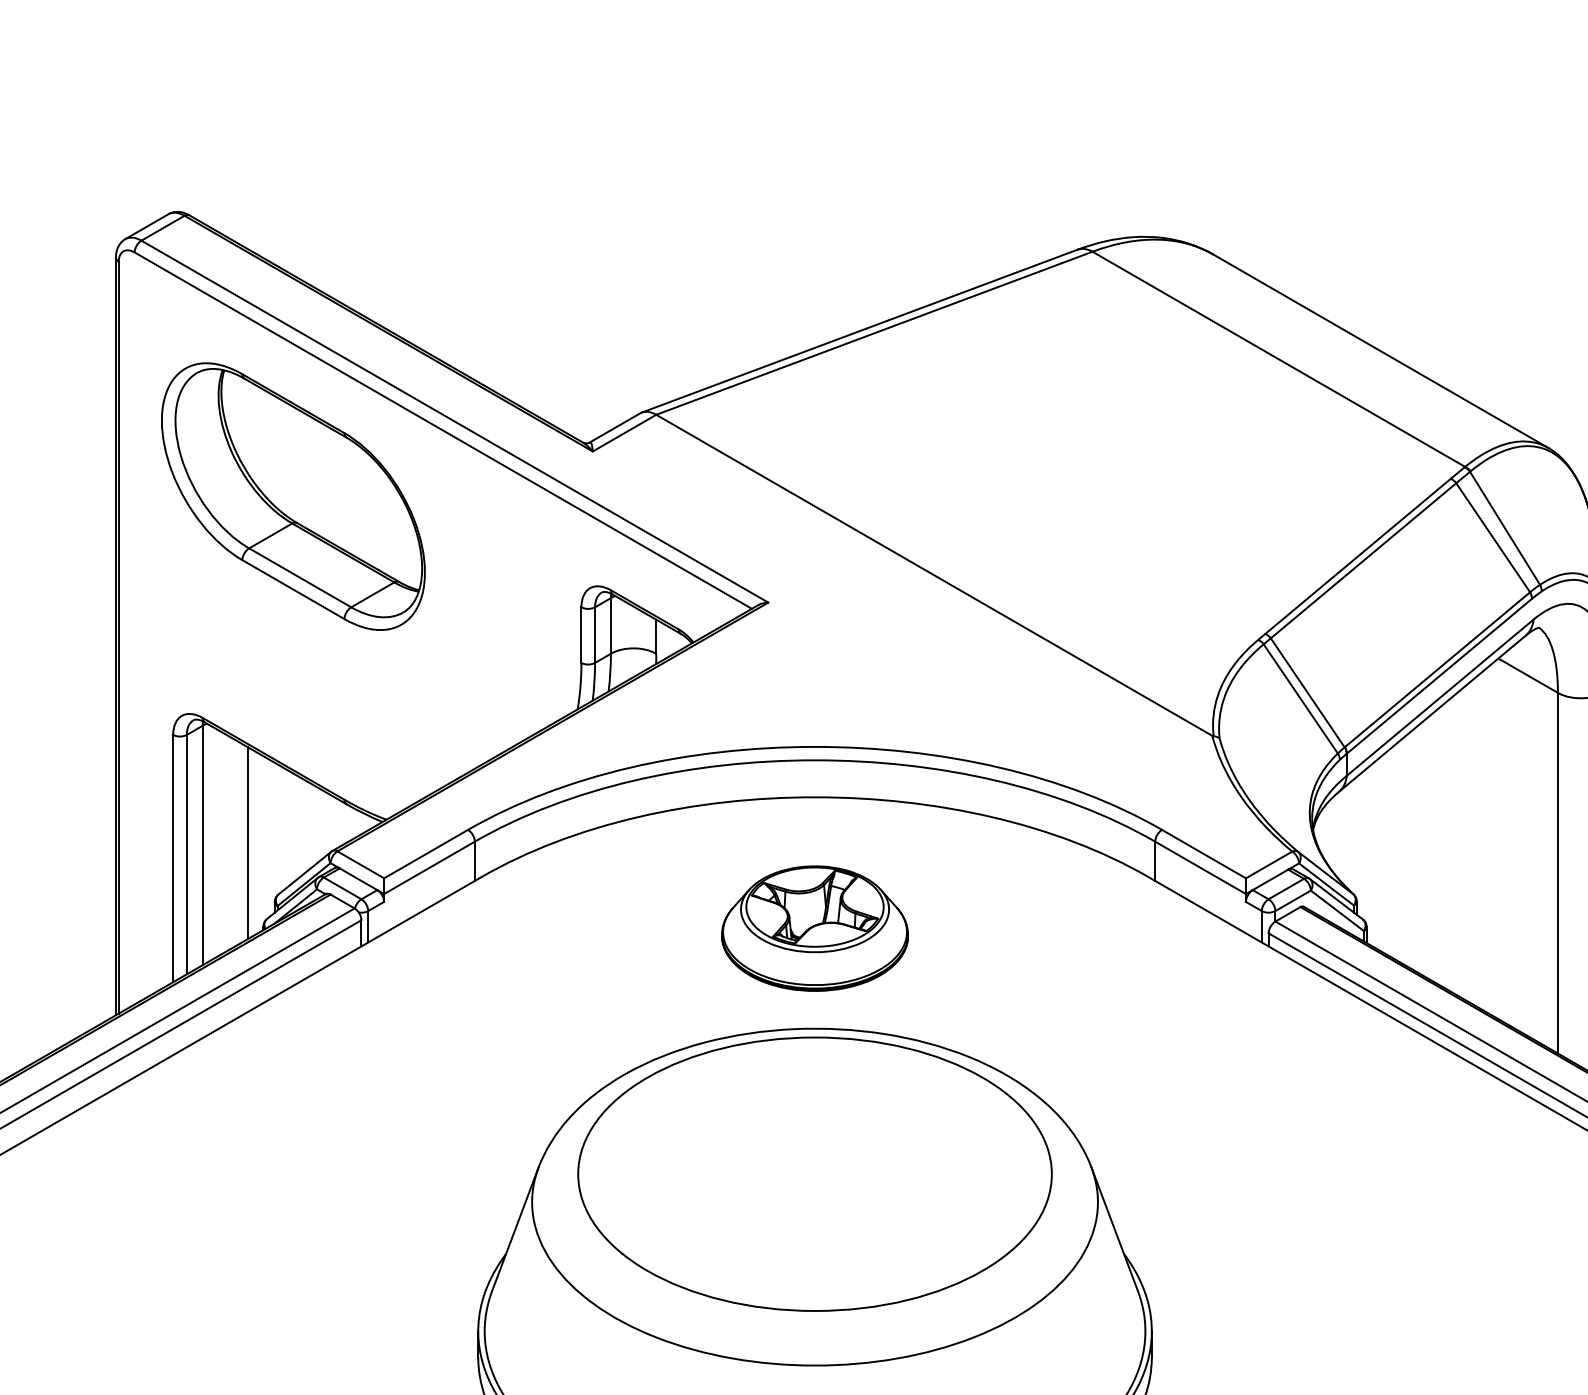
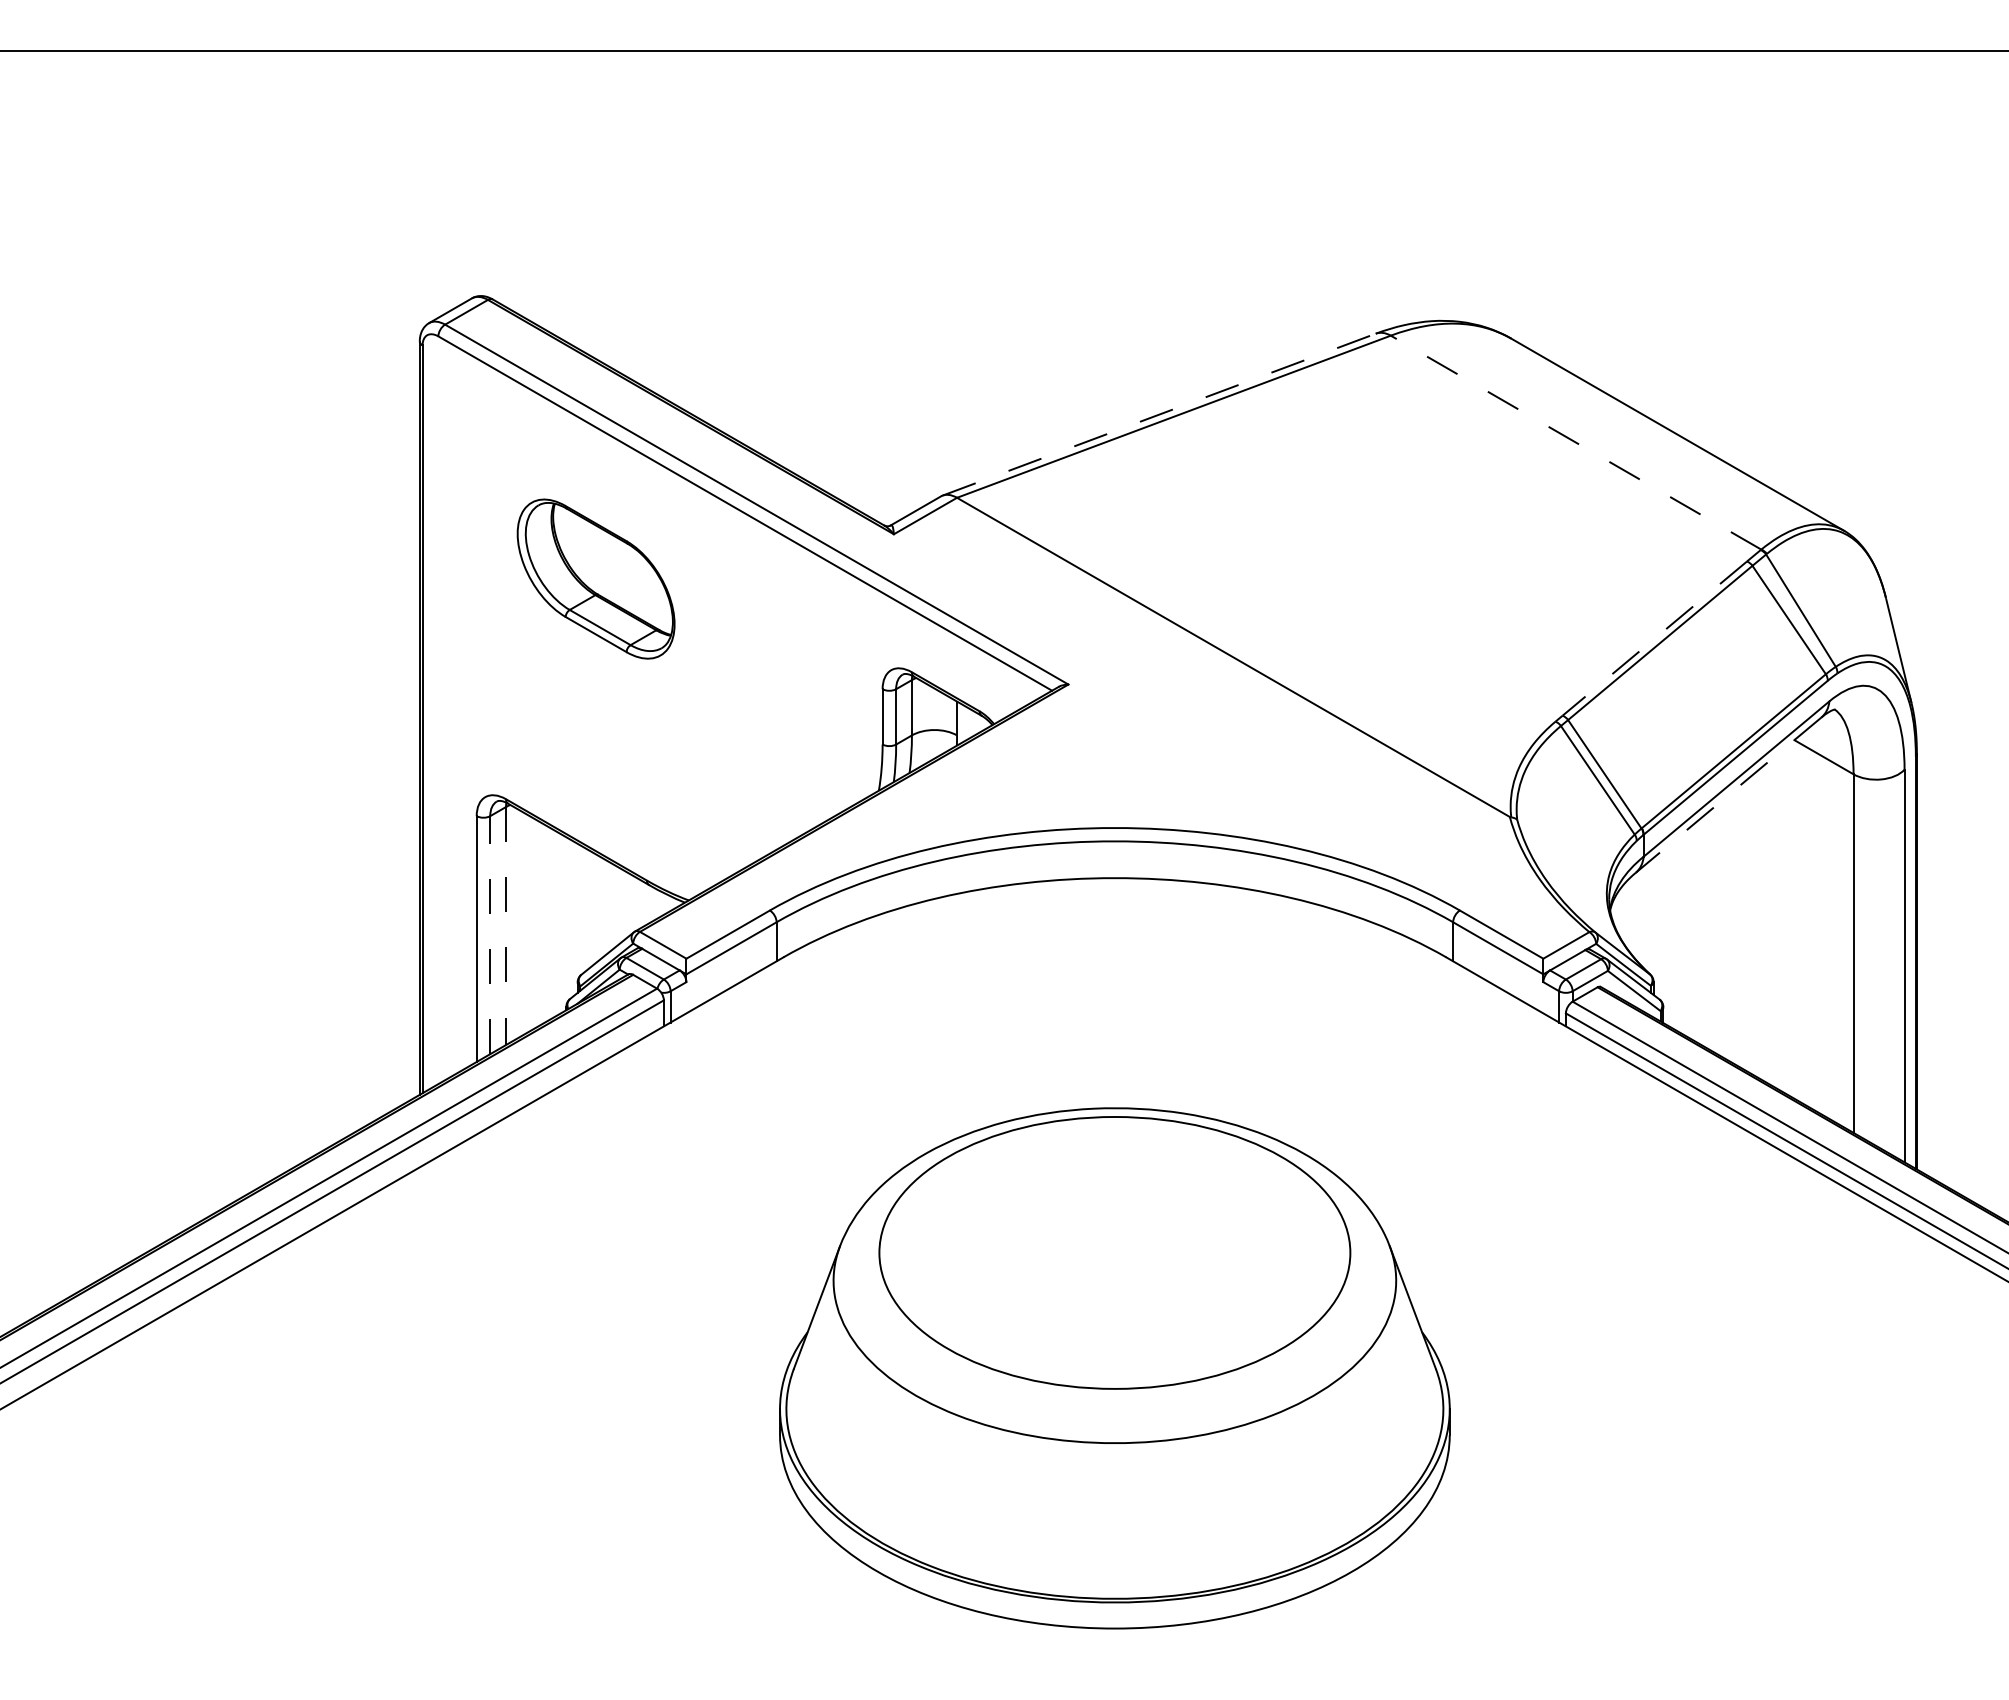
line: (859, 331) -> (1159, 414), solid -> dashed
line: (1279, 359) -> (1576, 442), solid -> dashed
part: (292, 495) -> (595, 578), size x0.6
line: (1357, 556) -> (1654, 638), solid -> dashed
line: (1432, 714) -> (1728, 795), solid -> dashed
line: (248, 842) -> (551, 923), removed
line: (203, 845) -> (506, 926), solid -> dashed
line: (187, 853) -> (490, 934), solid -> dashed
part: (814, 928) -> (1114, 1008), removed

